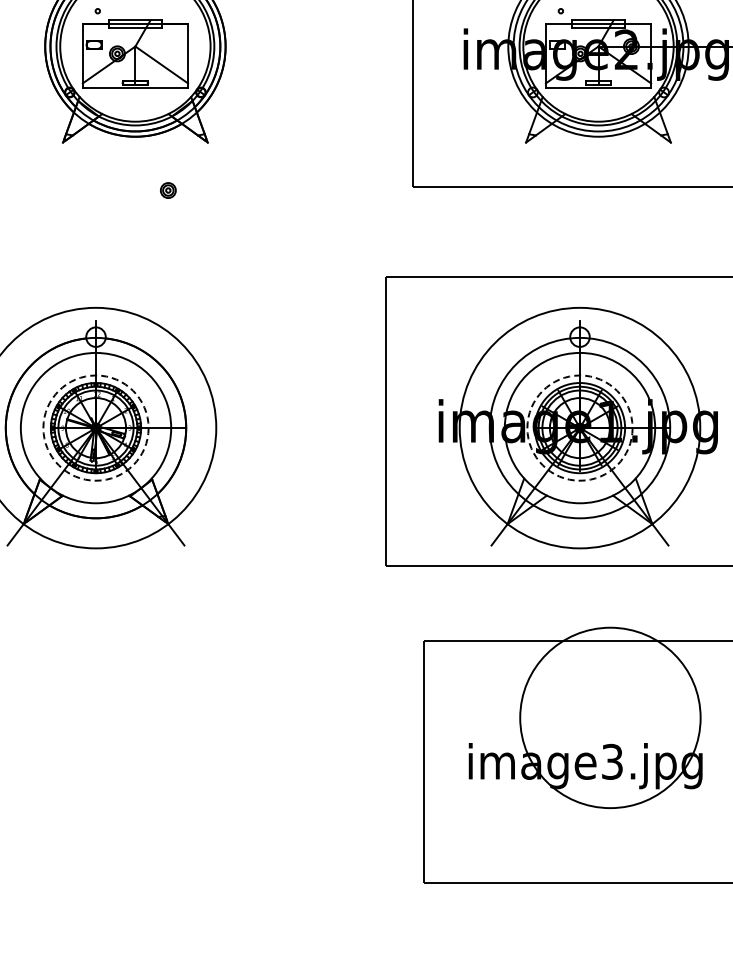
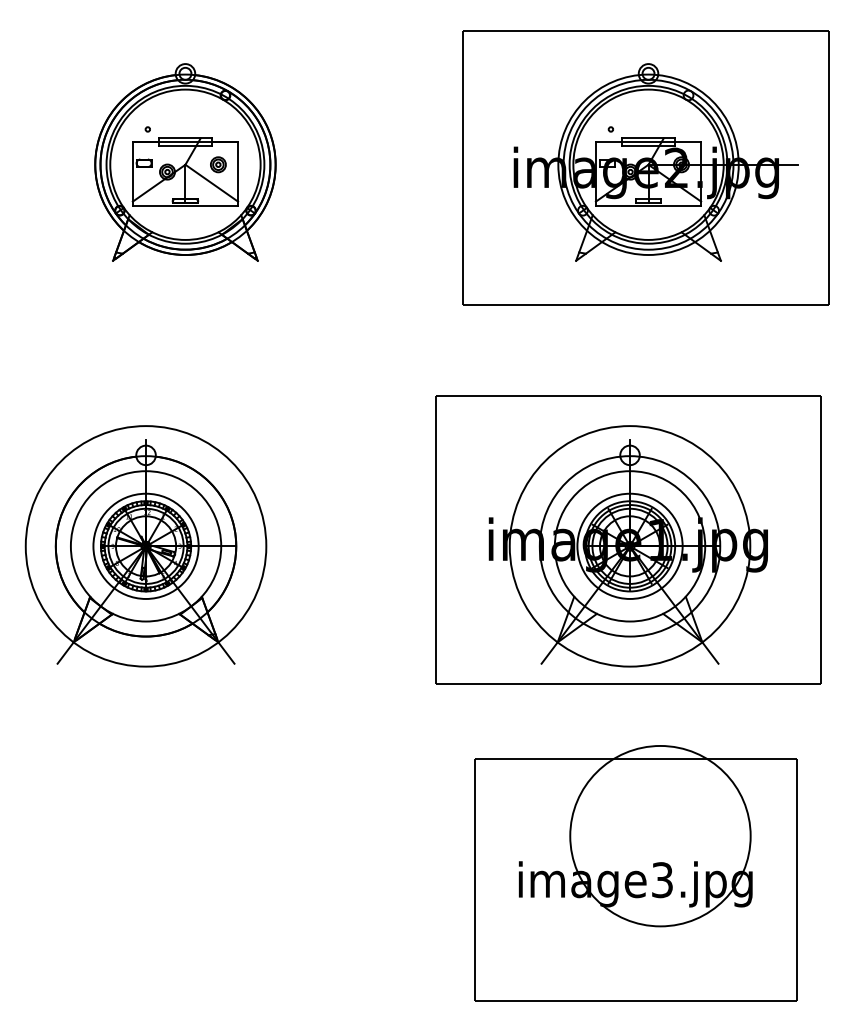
part: (168, 190) -> (218, 164), moved
circle: (95, 427) -> (145, 545), dashed -> solid
circle: (579, 427) -> (629, 545), dashed -> solid

